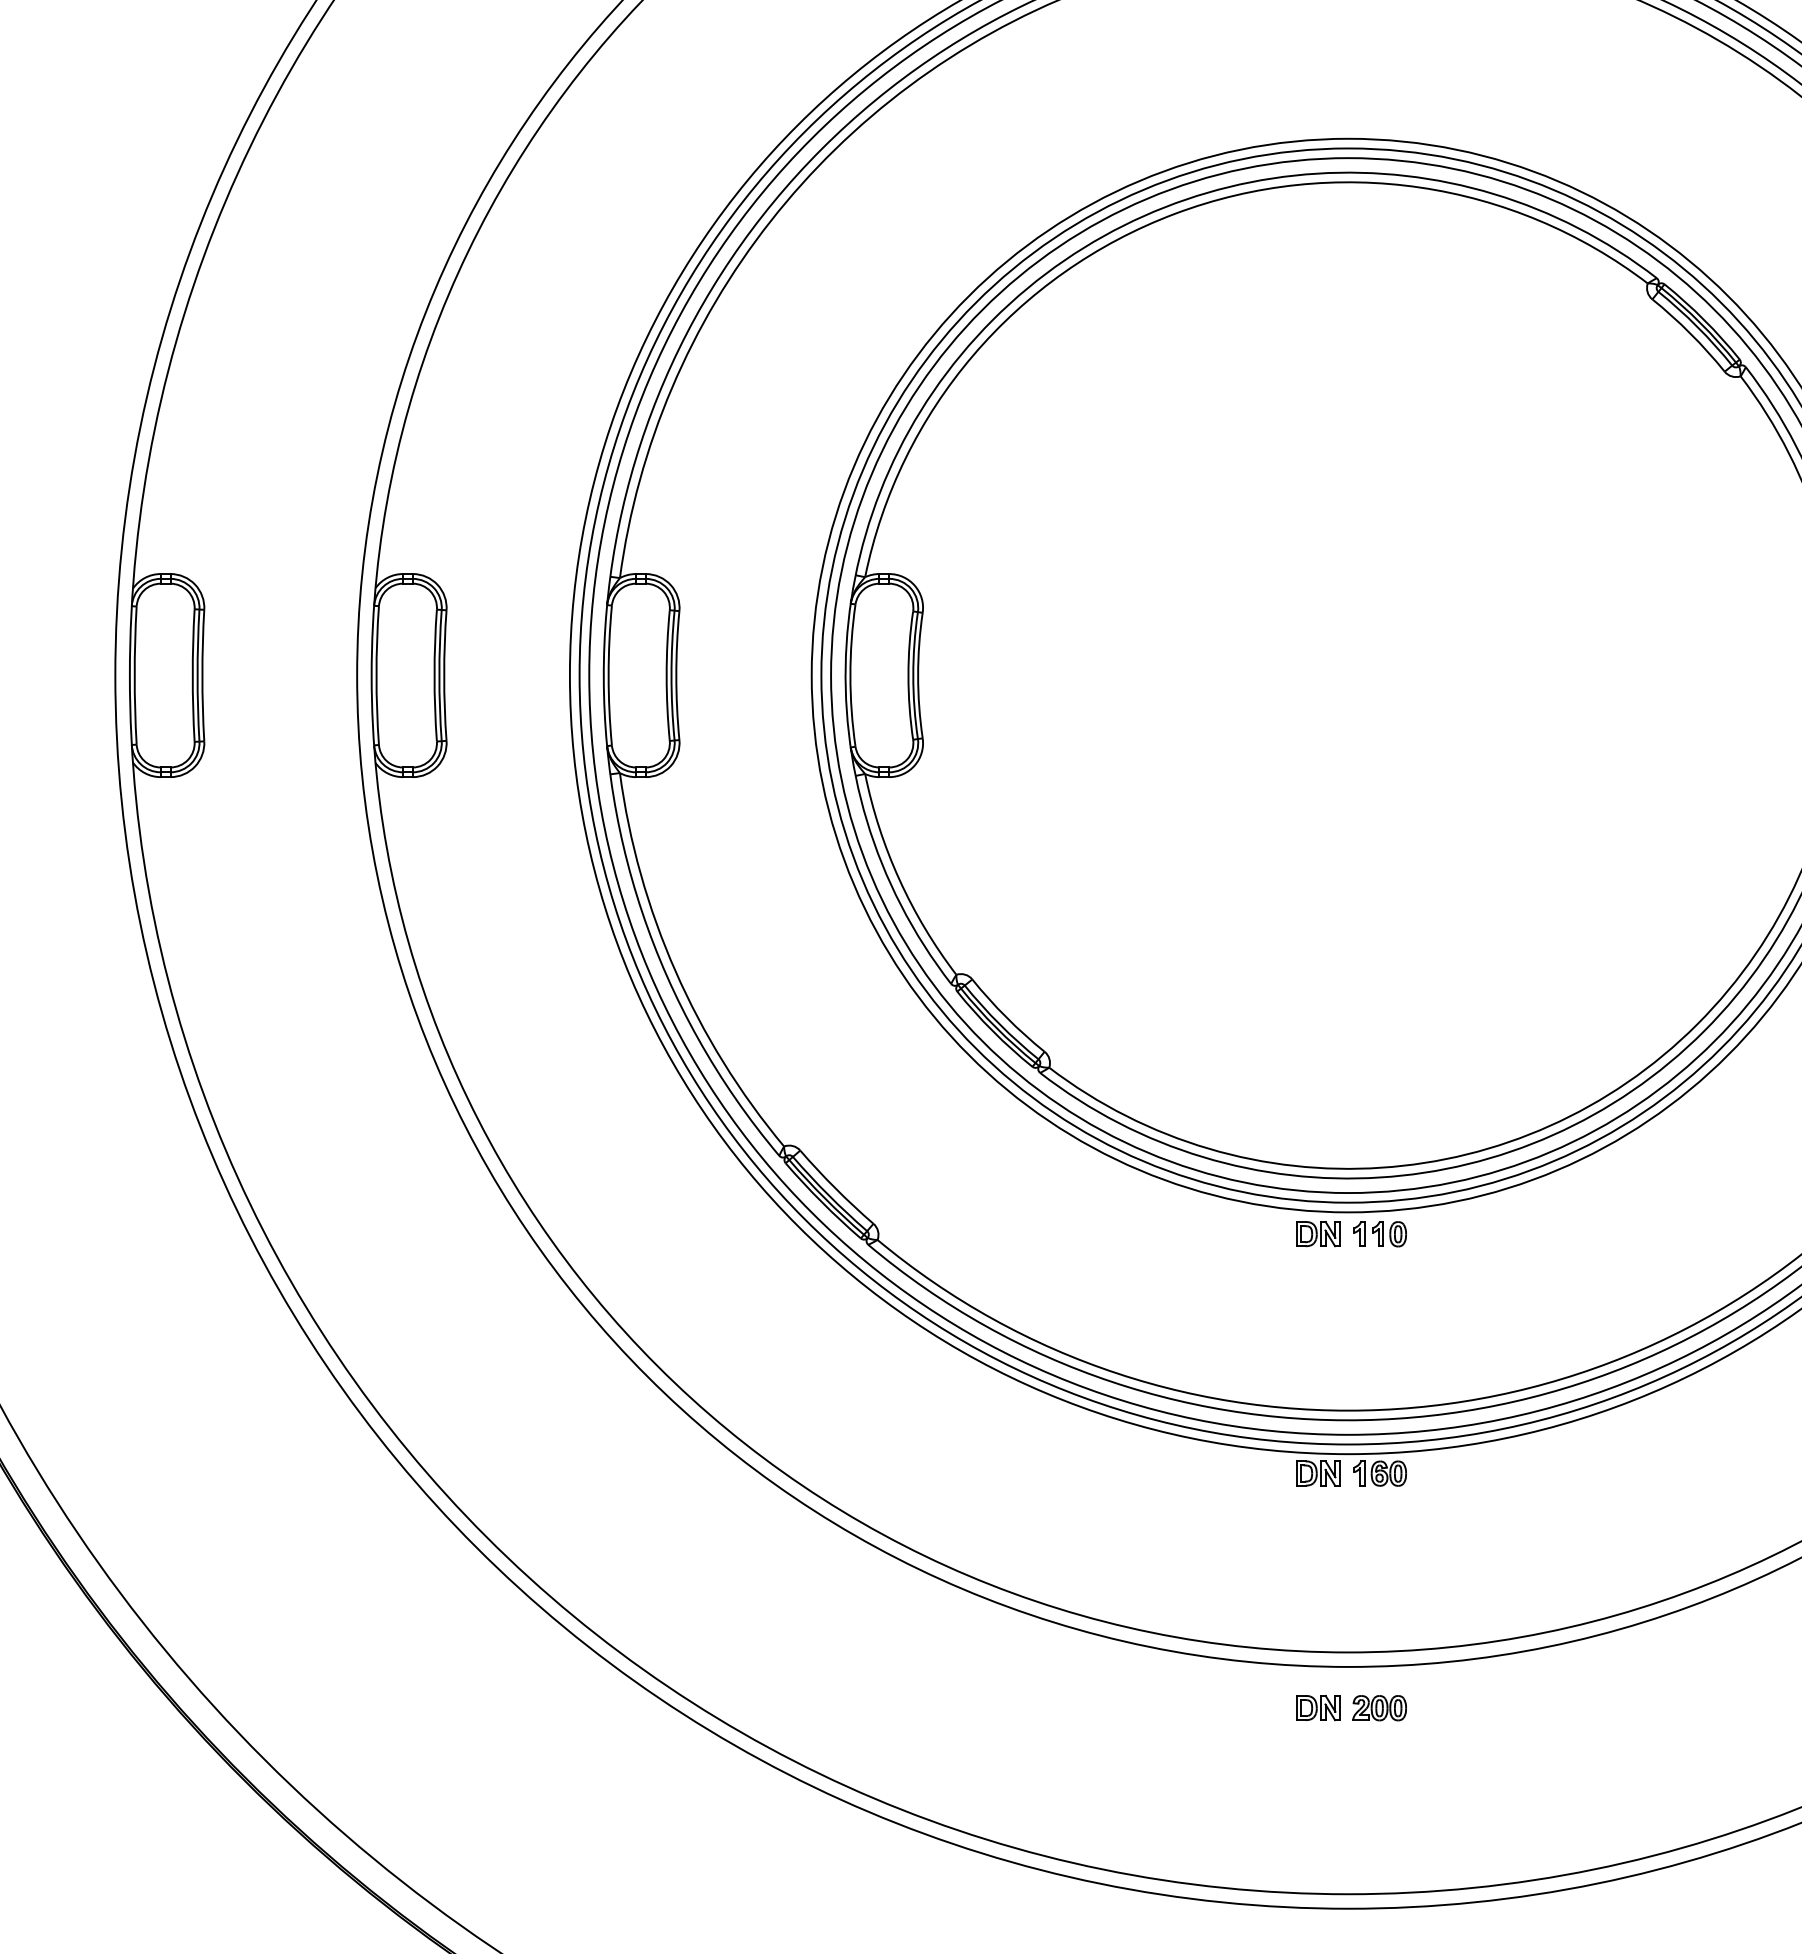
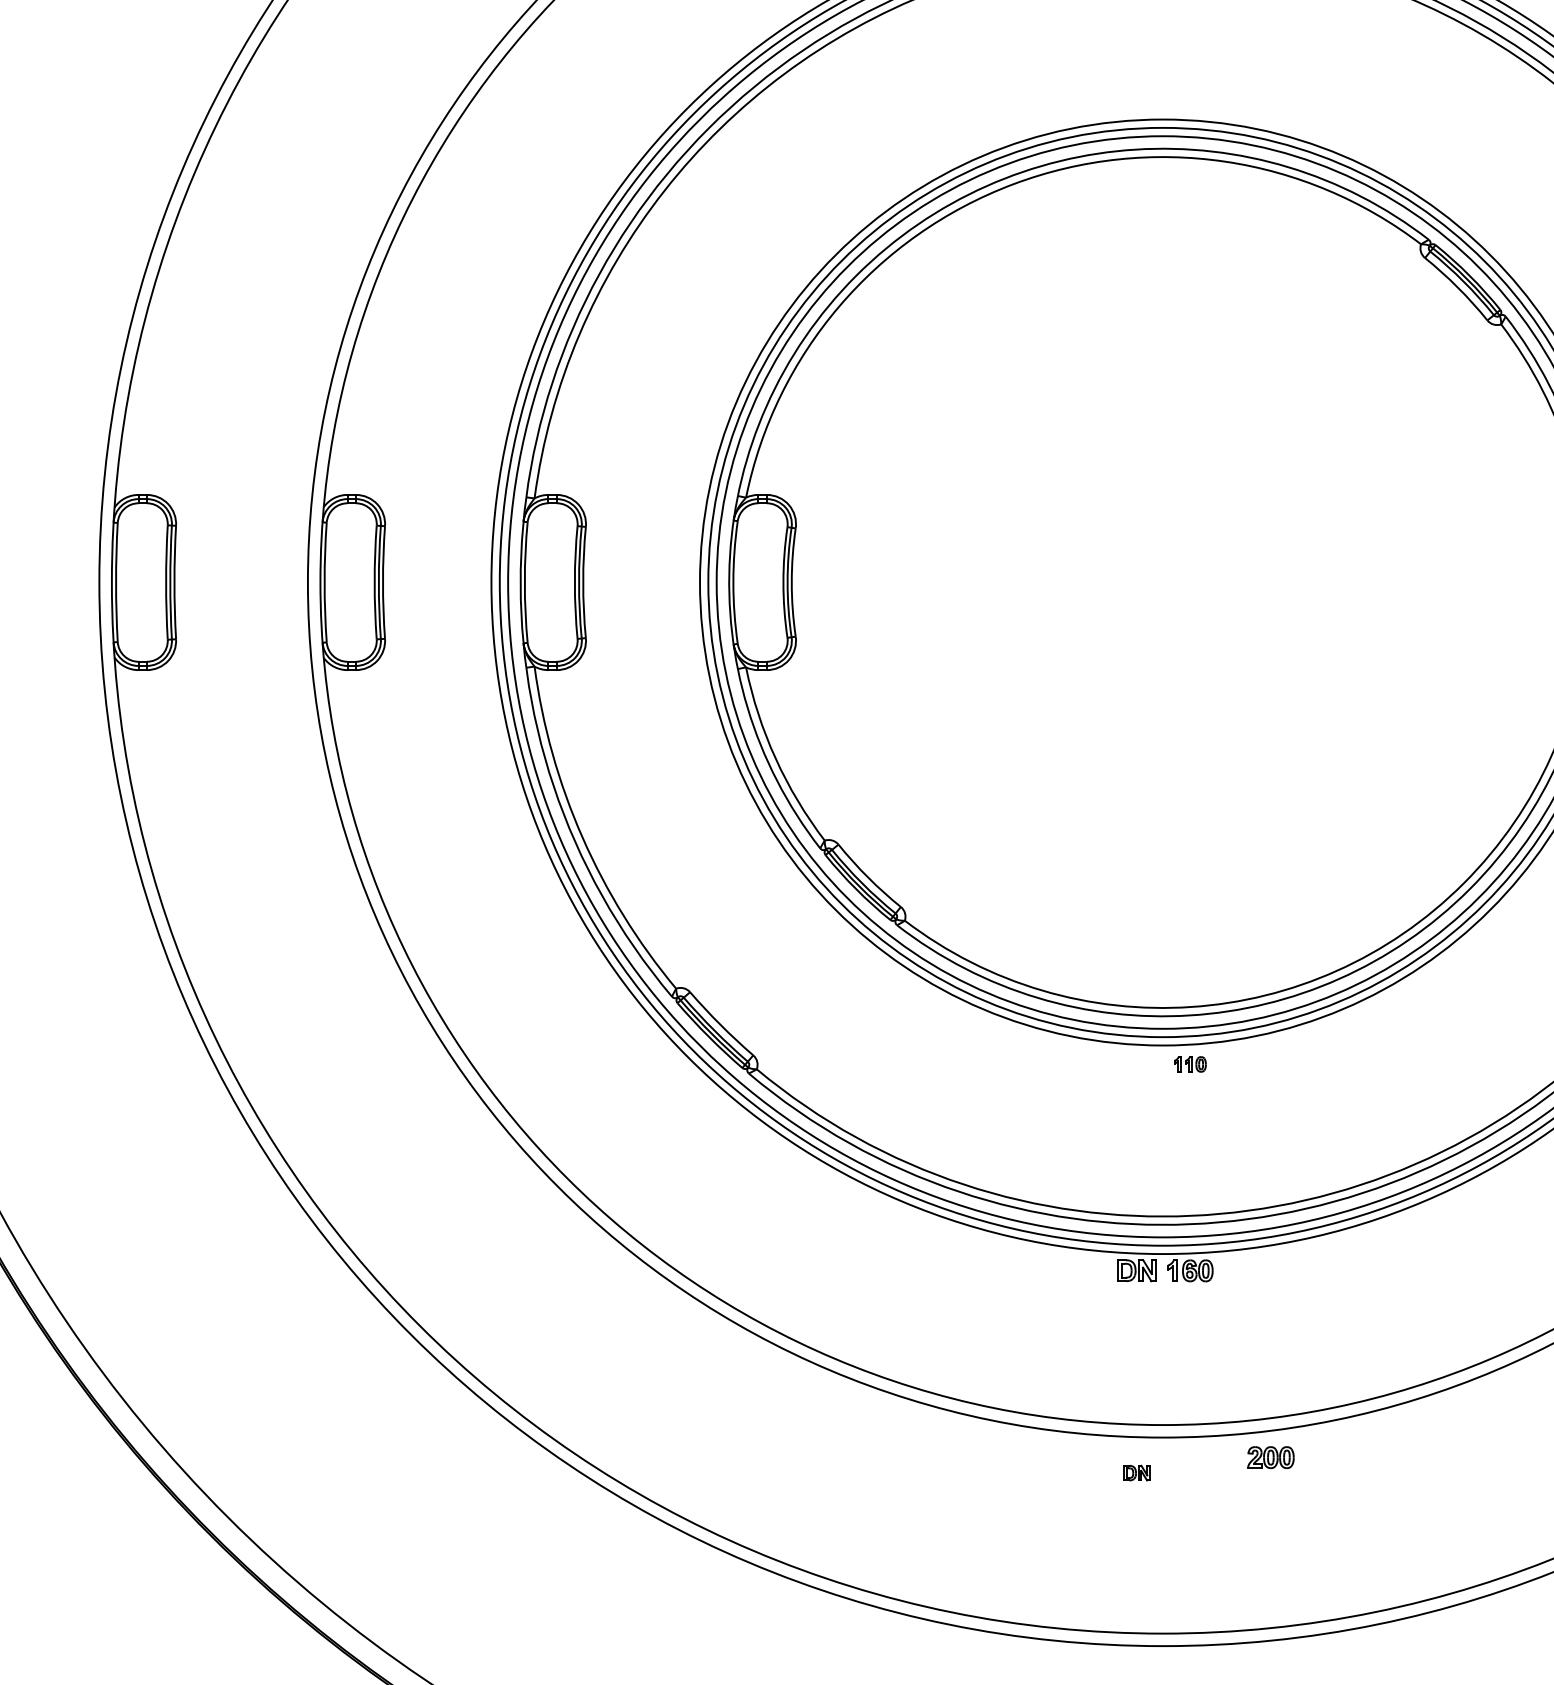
part: (1318, 1234) -> (1137, 1064), removed
part: (1379, 1234) -> (1189, 1064), size x0.7
part: (1318, 1708) -> (1137, 1473), size x0.7
part: (1379, 1708) -> (1270, 1457), moved

